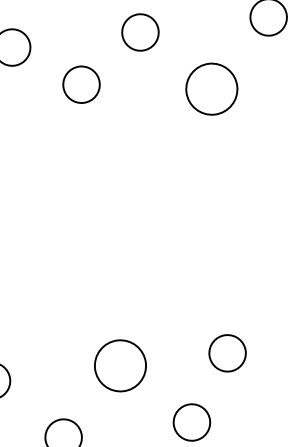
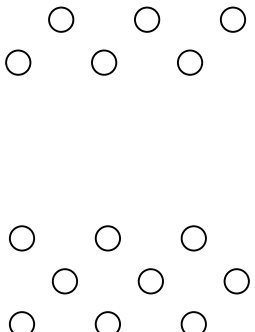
circle: (82, 84) -> (104, 62), moved
circle: (212, 88) -> (190, 62), size x0.71
circle: (227, 353) -> (193, 238), moved
circle: (119, 366) -> (107, 238), size x0.71

